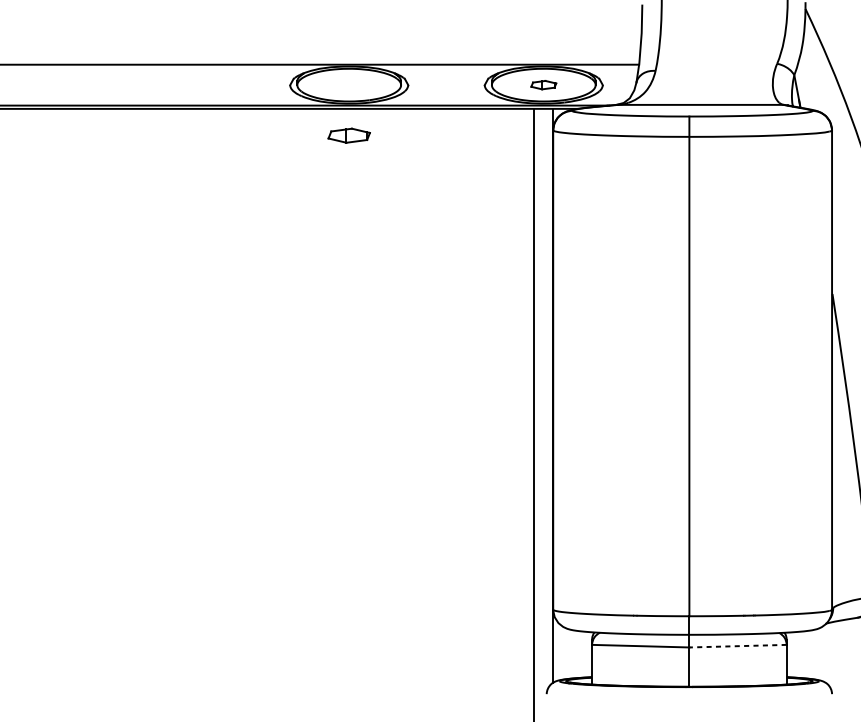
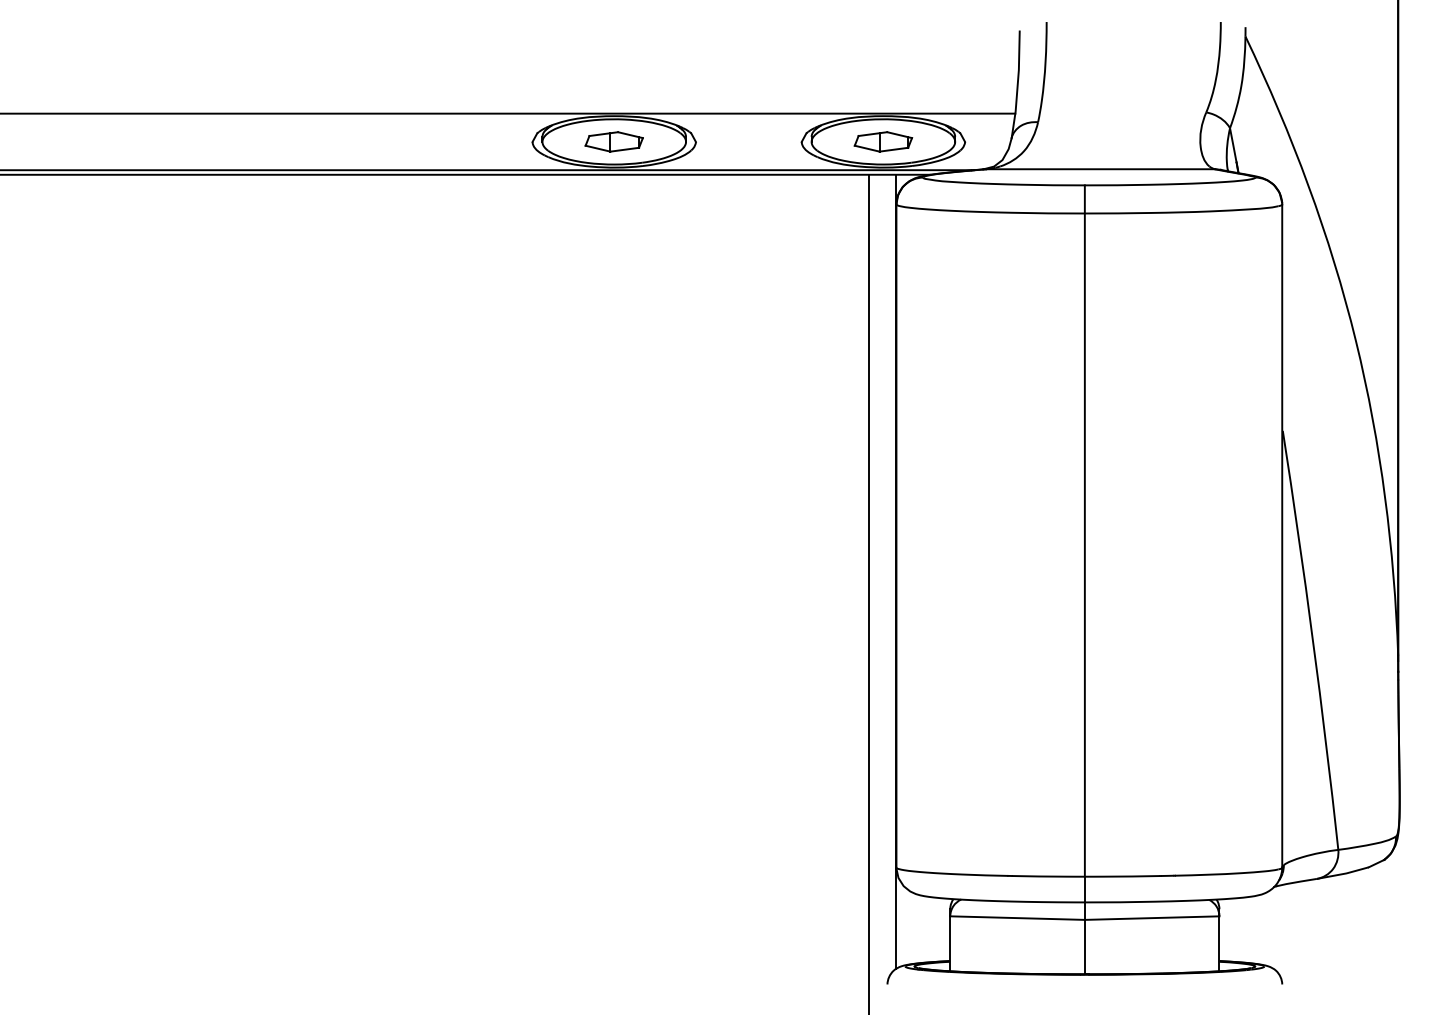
part: (543, 84) -> (883, 141), size x1.67
part: (348, 135) -> (613, 141), moved
line: (737, 646) -> (1151, 918), dashed -> solid

